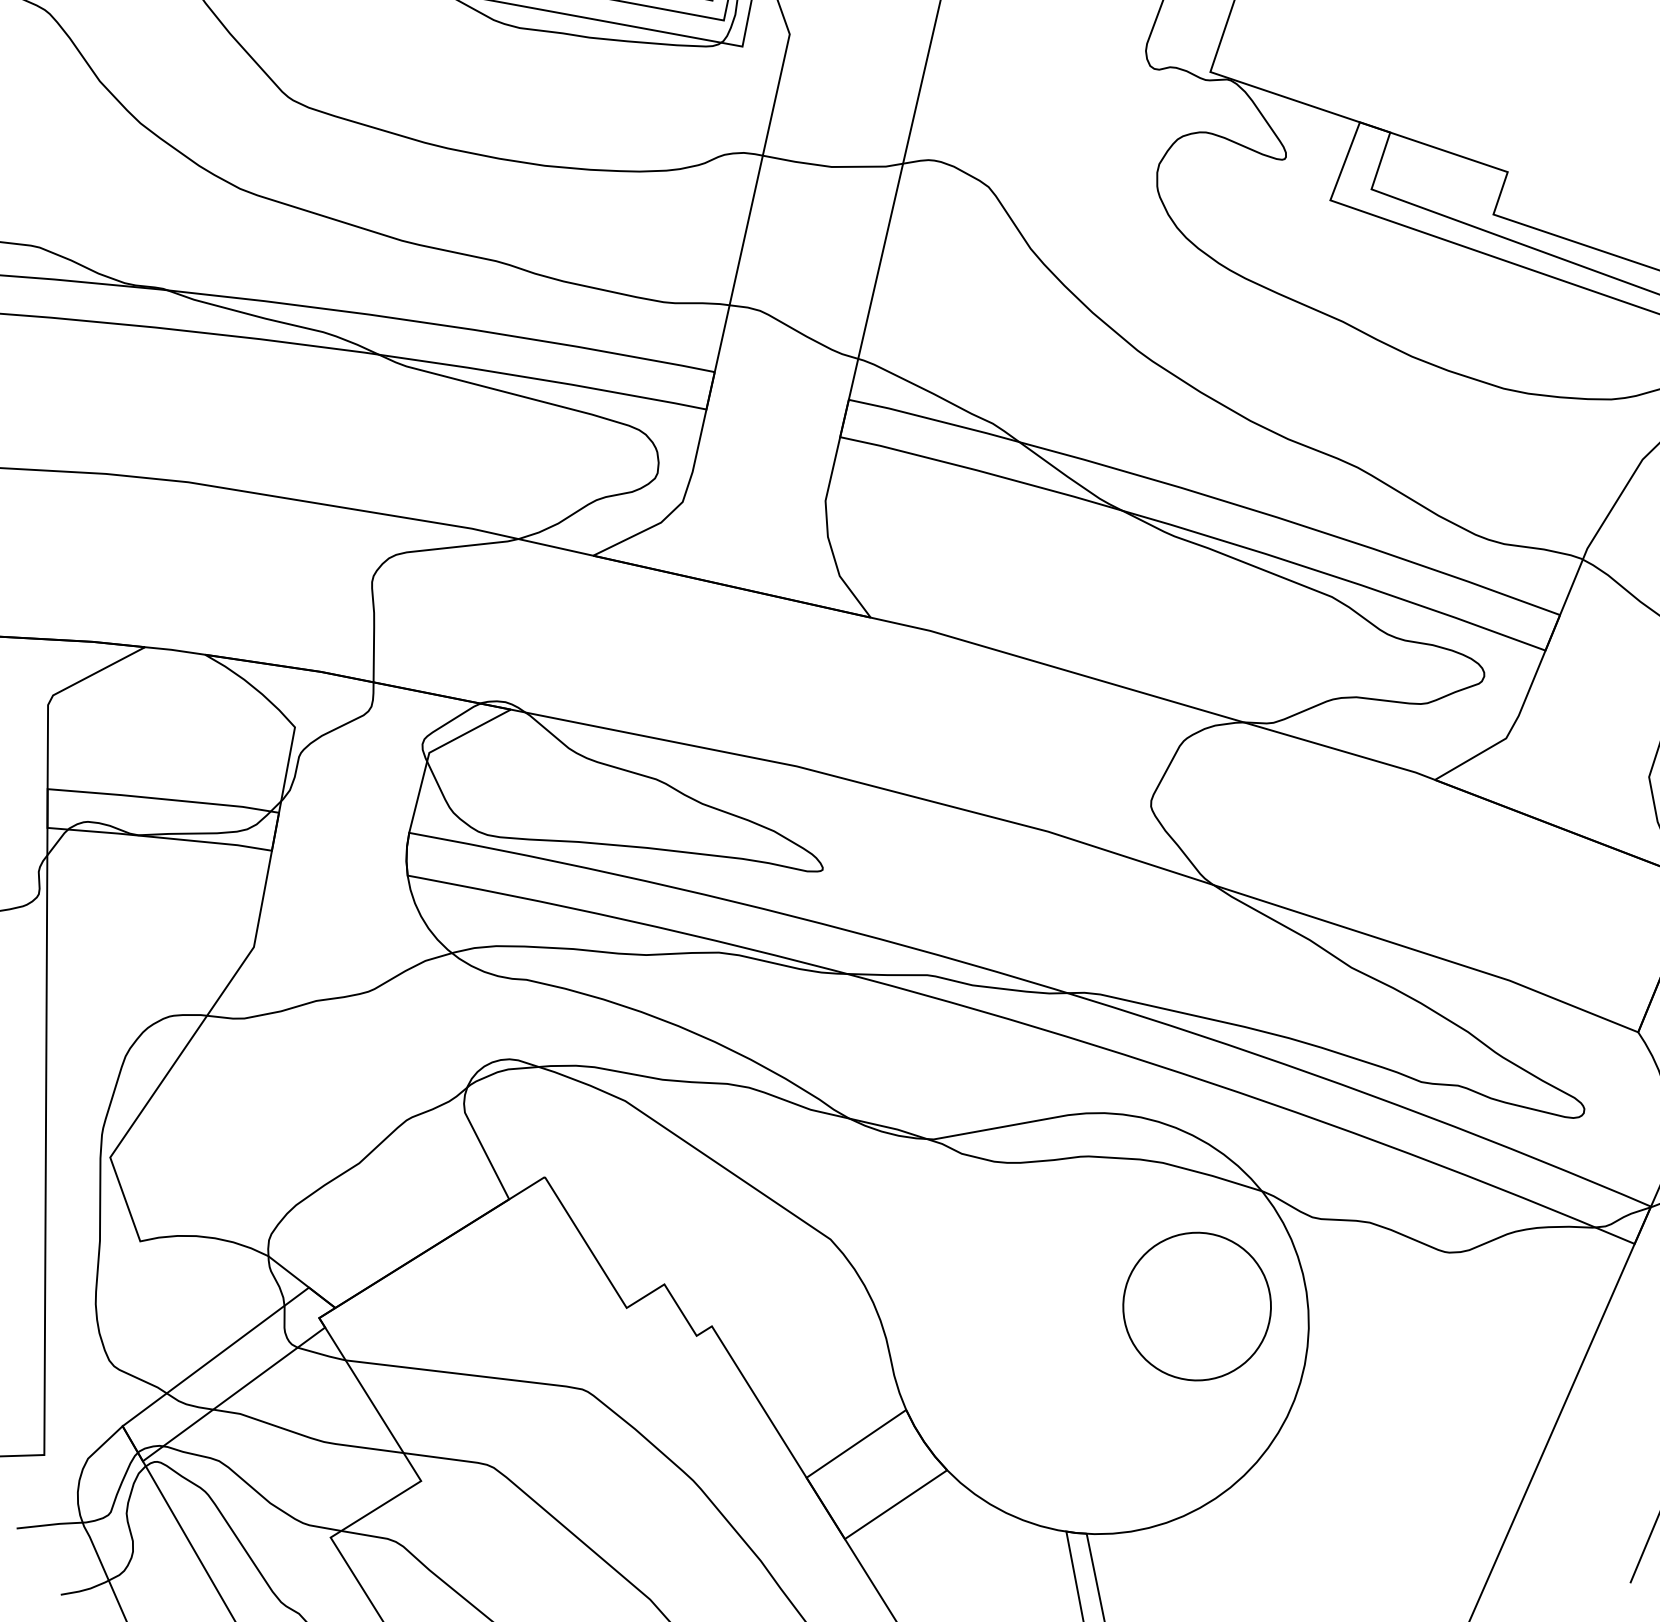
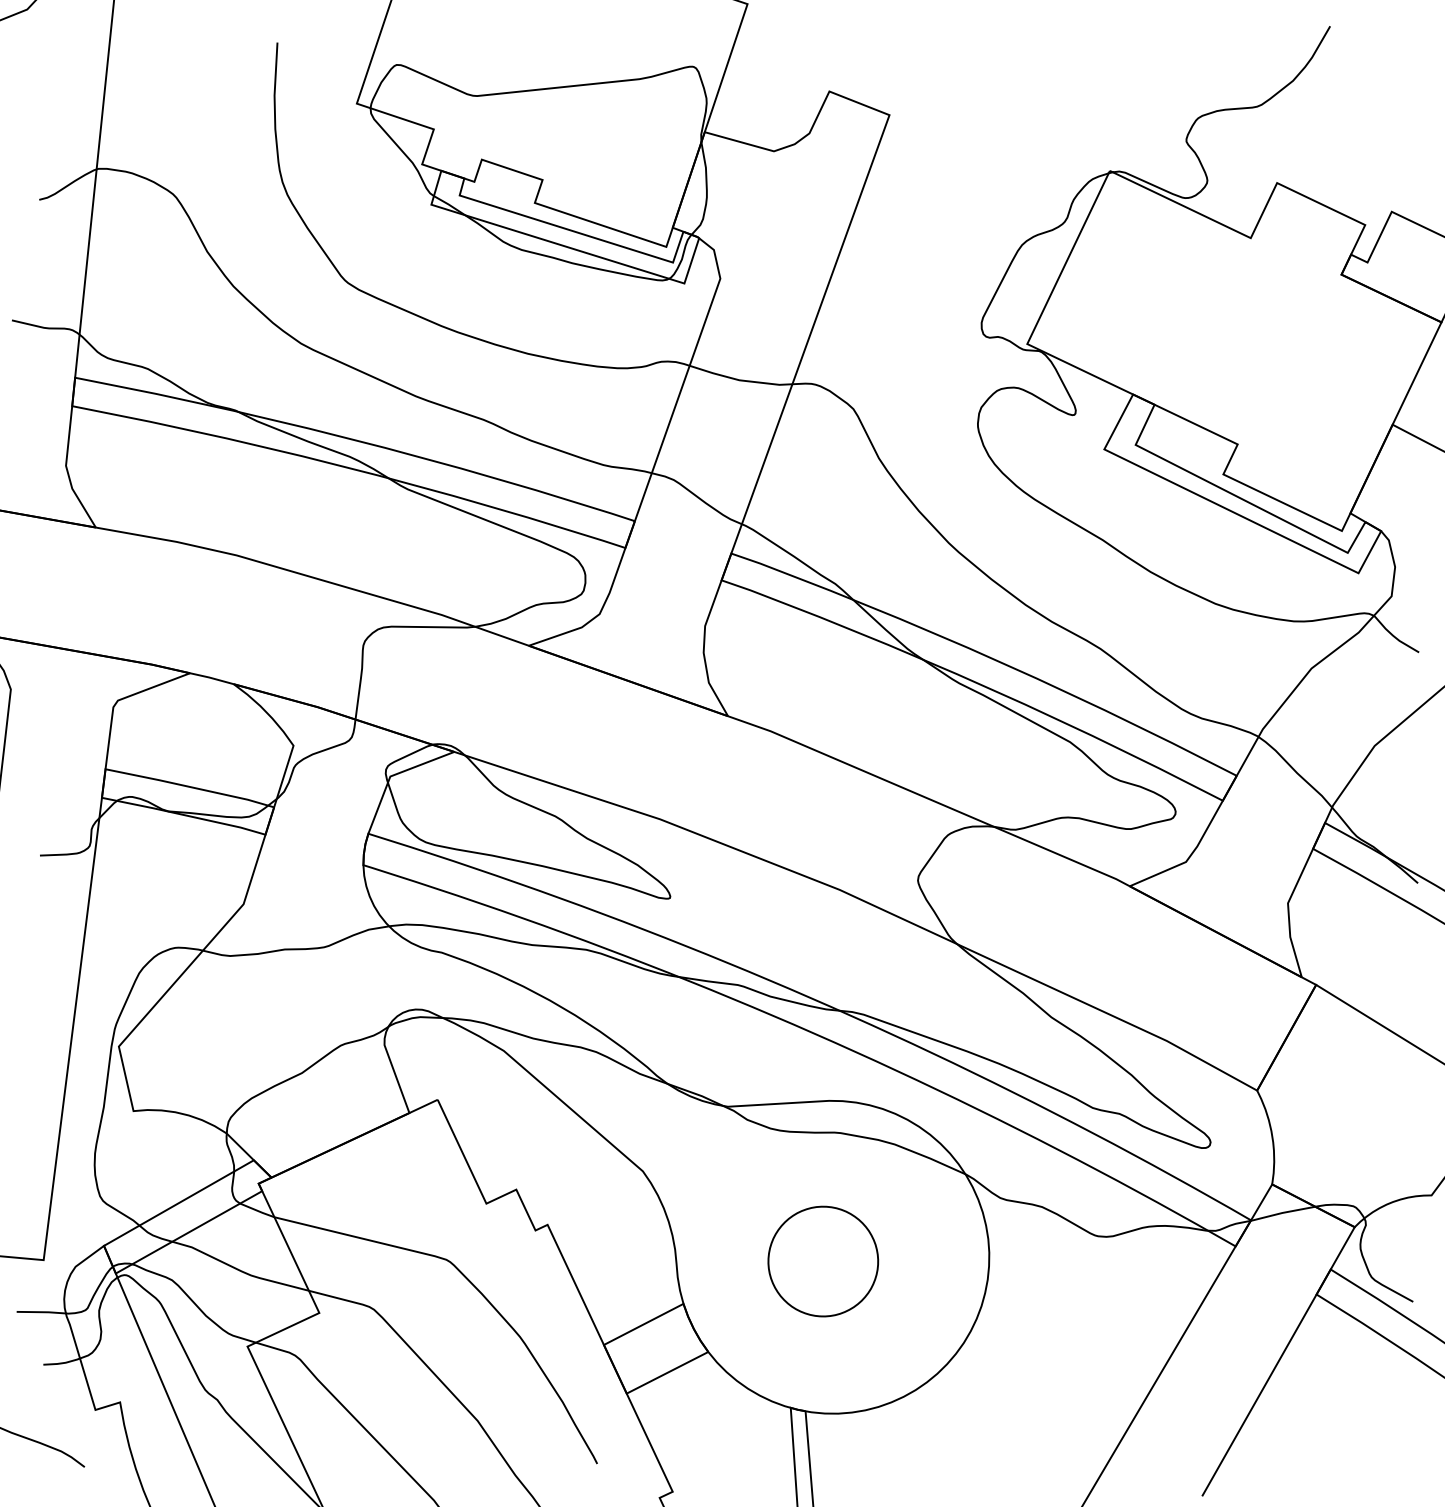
part: (1197, 1306) -> (823, 1261), moved

